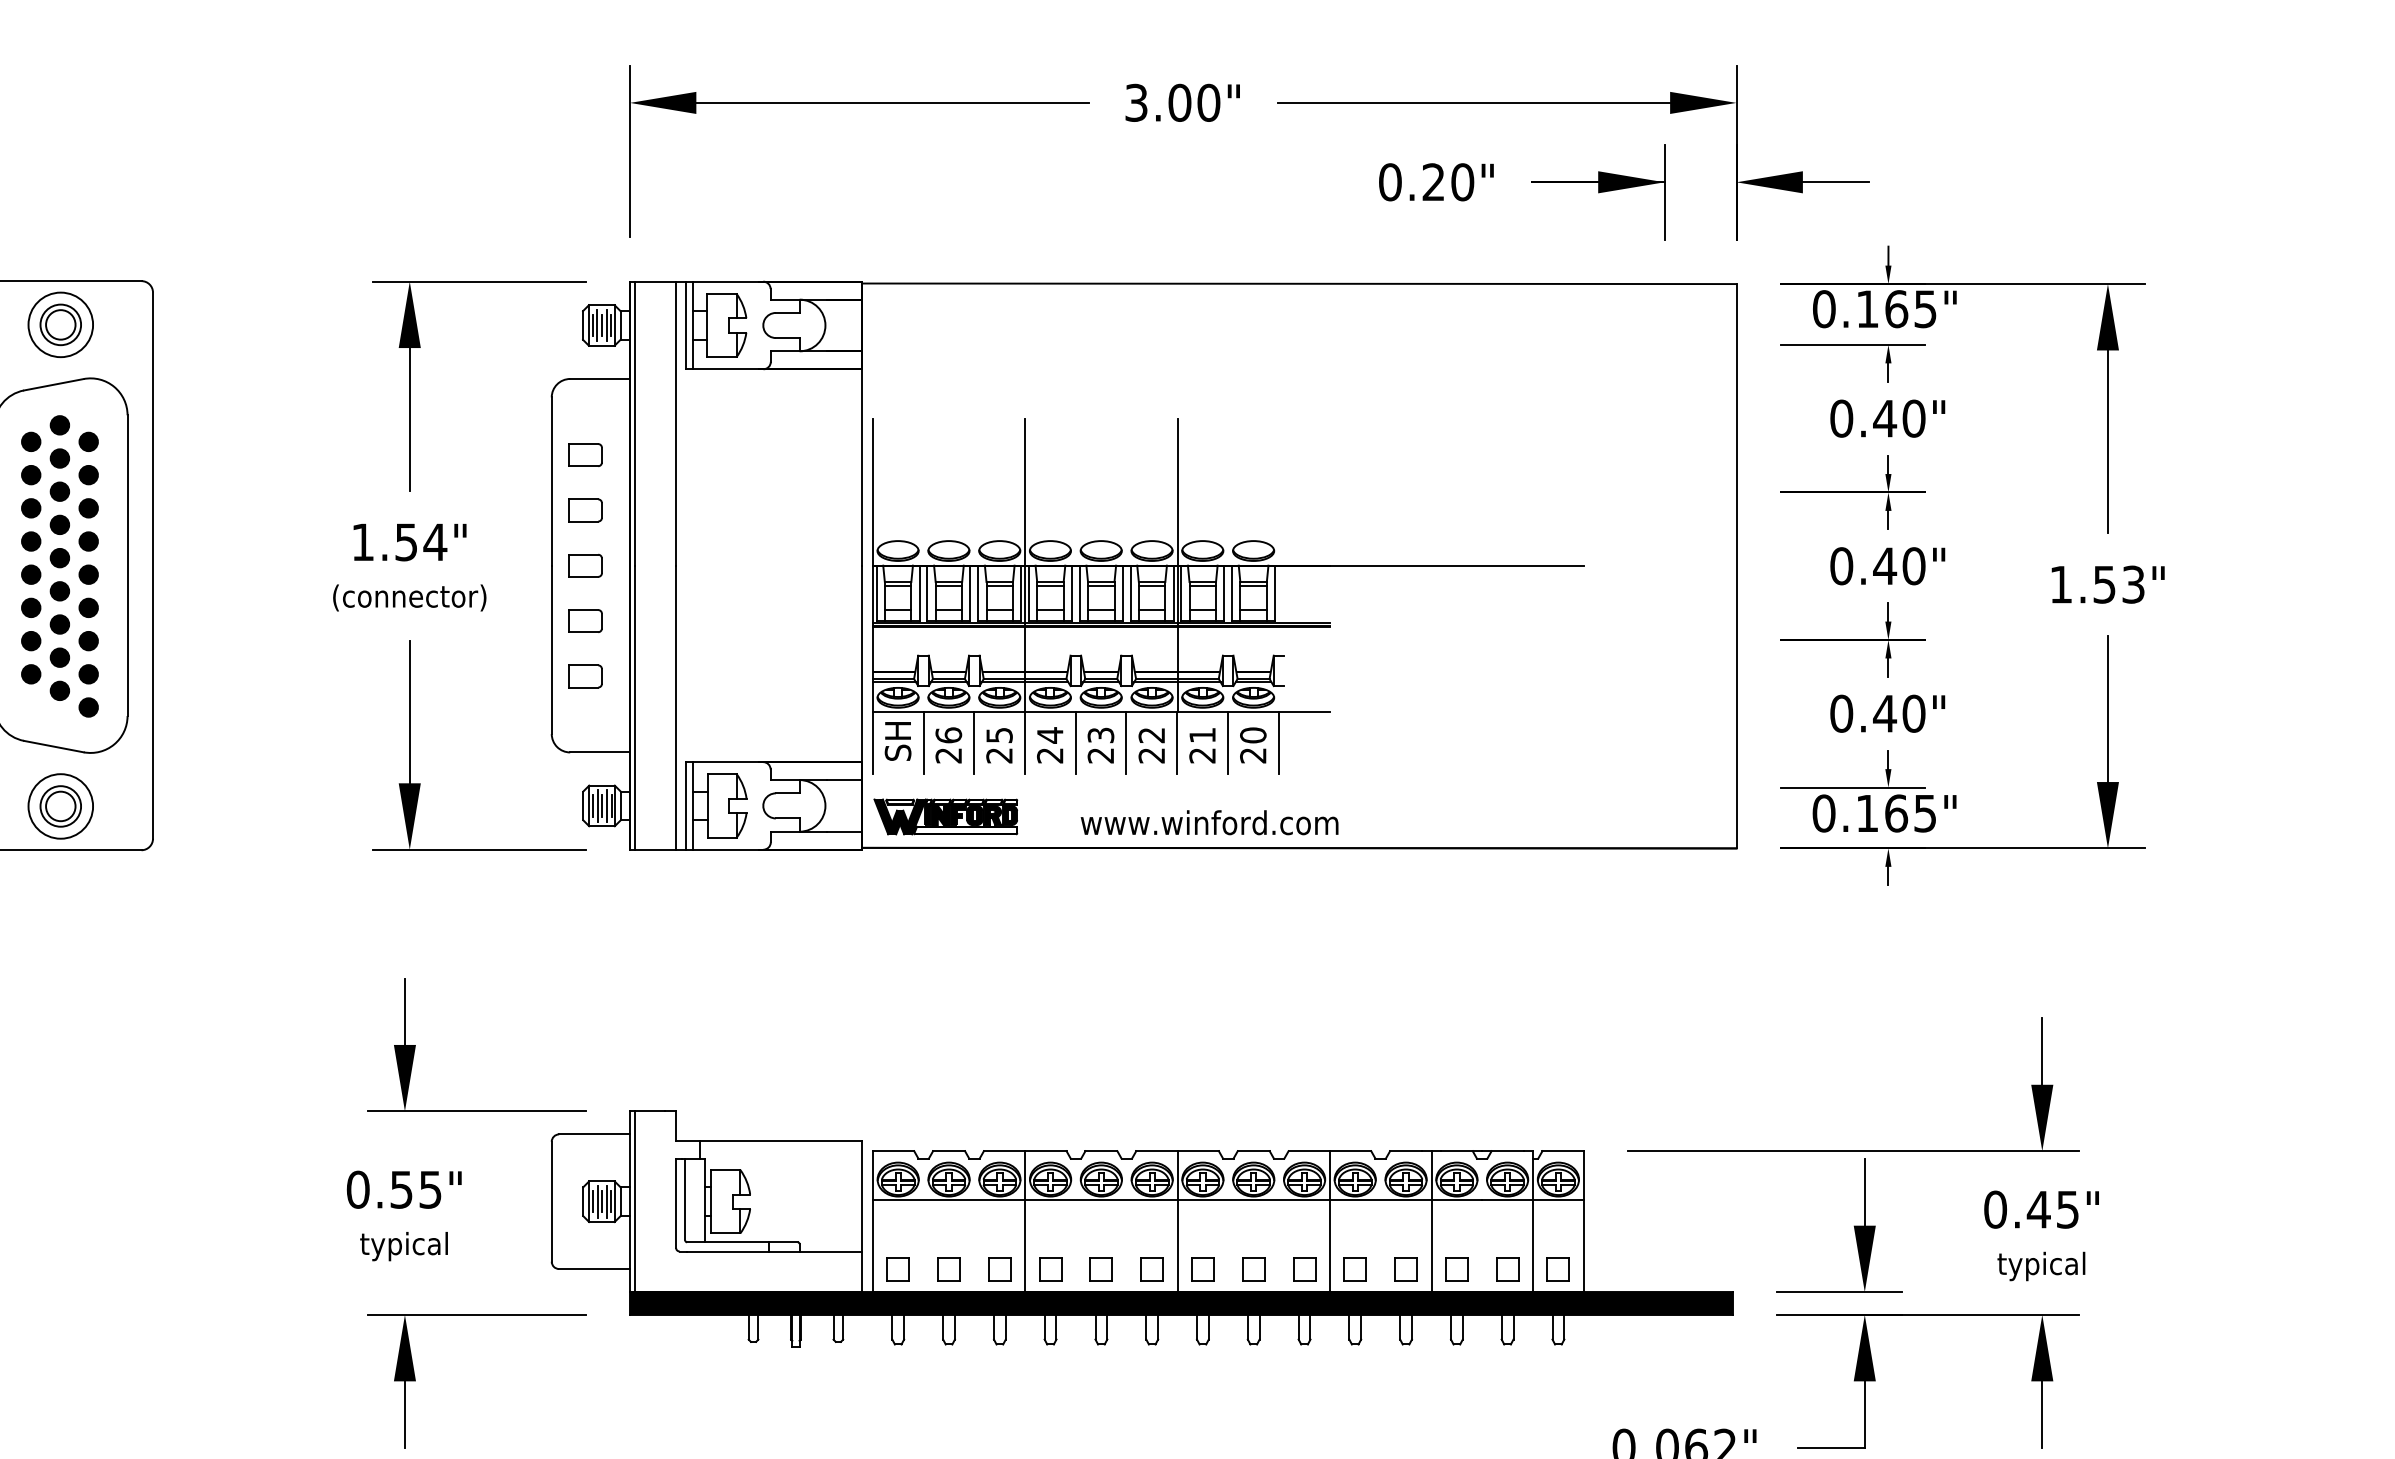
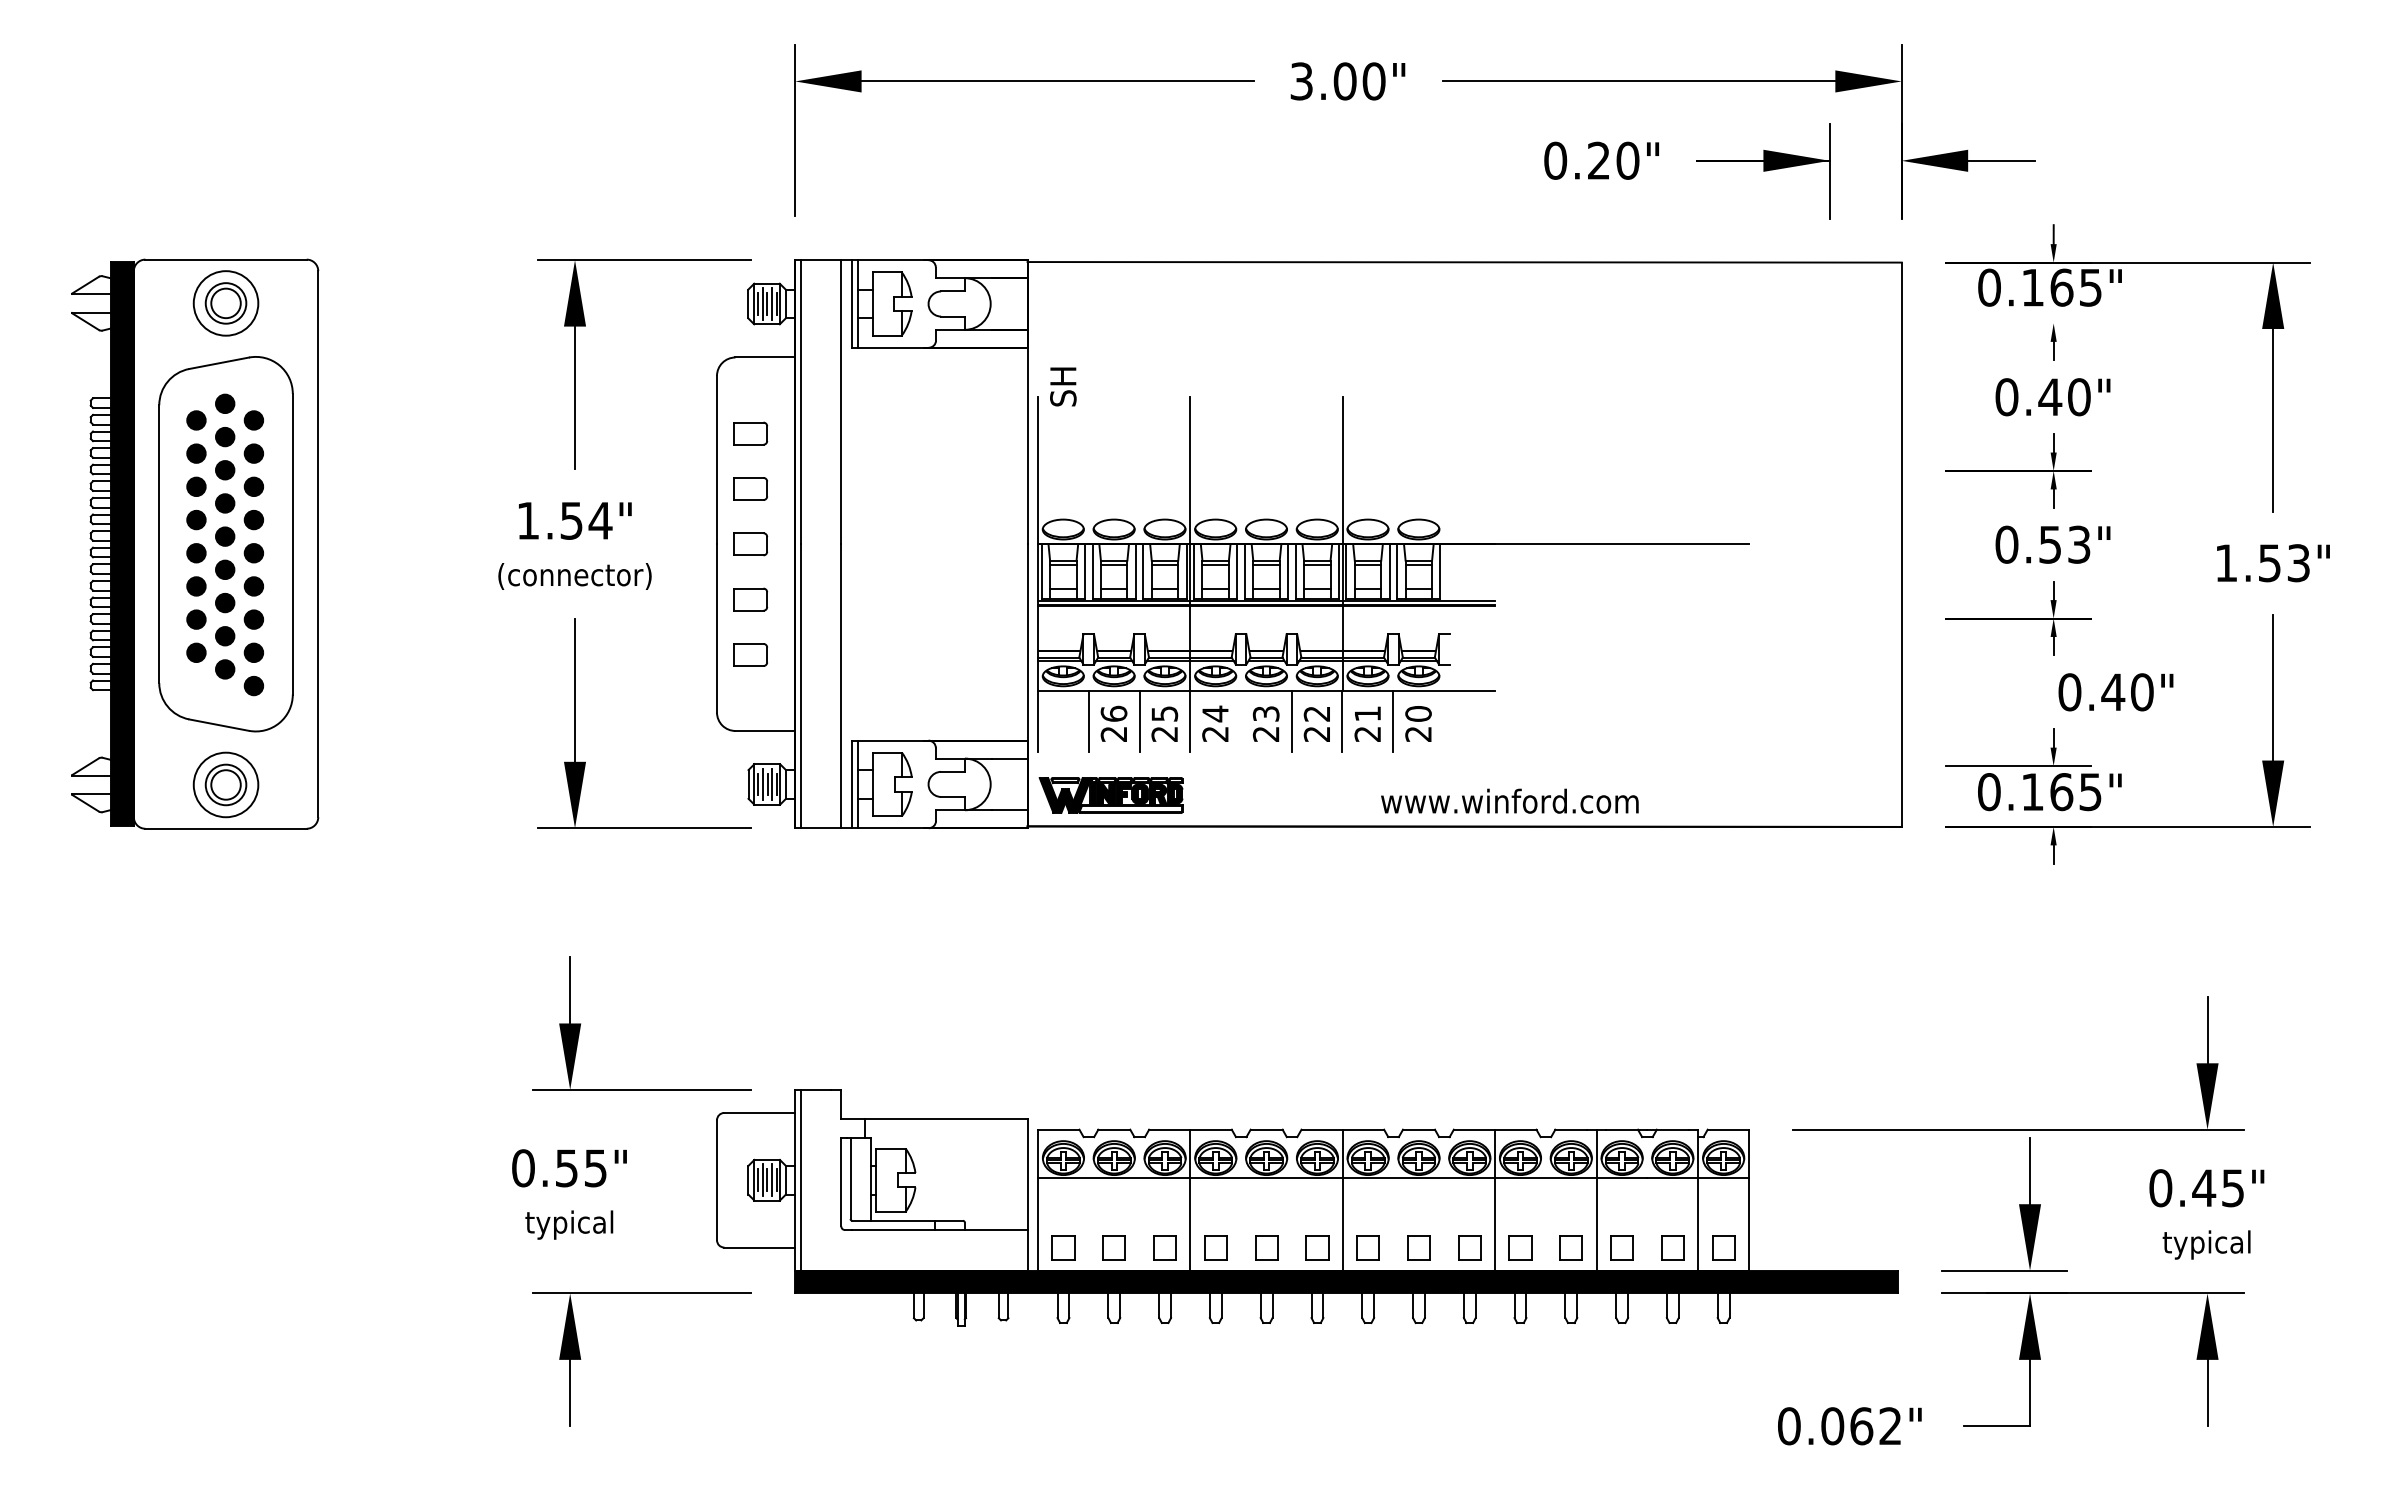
line: (1853, 344) -> (2018, 323), removed
text: (1899, 565) -> (2064, 544), 0.40" -> 0.53"
text: (1887, 713) -> (2115, 692), moved
text: (898, 740) -> (1063, 386), moved
line: (1075, 742) -> (1240, 721), removed
line: (1278, 742) -> (1443, 721), removed
text: (1209, 821) -> (1509, 800), moved

